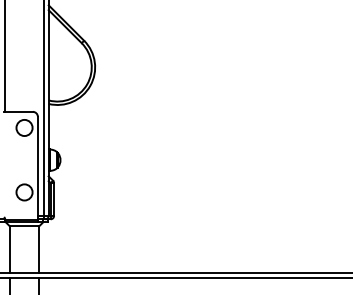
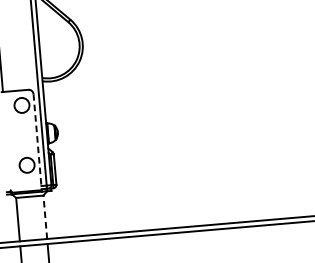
line: (37, 168) -> (37, 142), solid -> dashed
line: (39, 249) -> (45, 217), solid -> dashed

